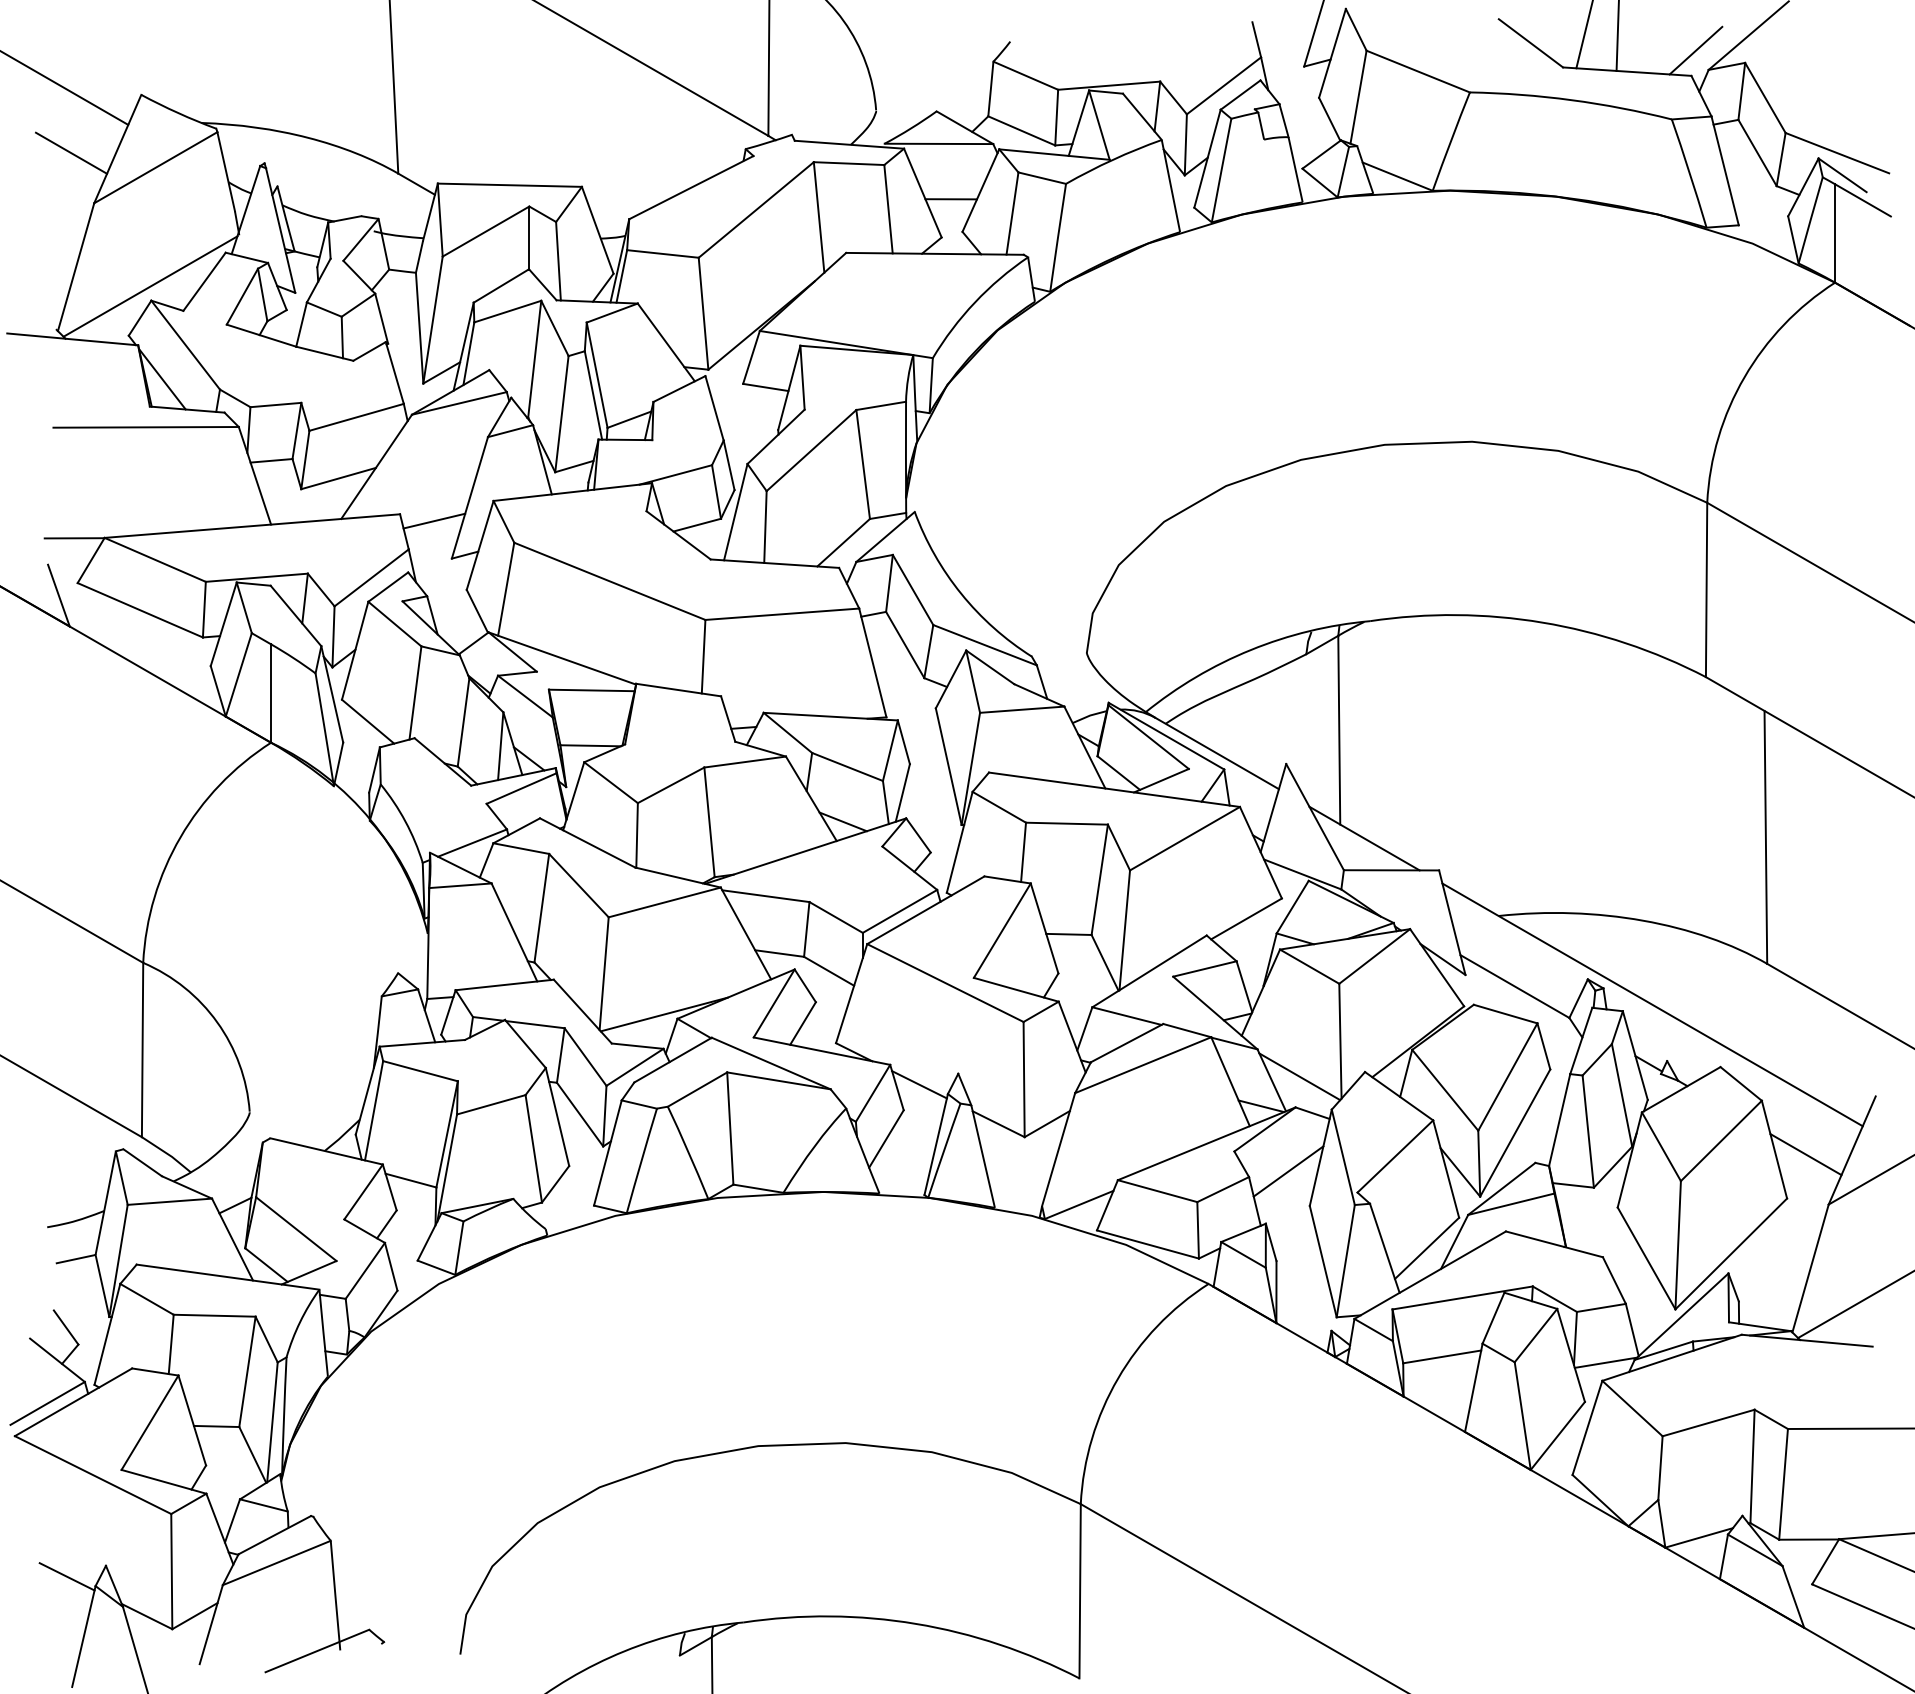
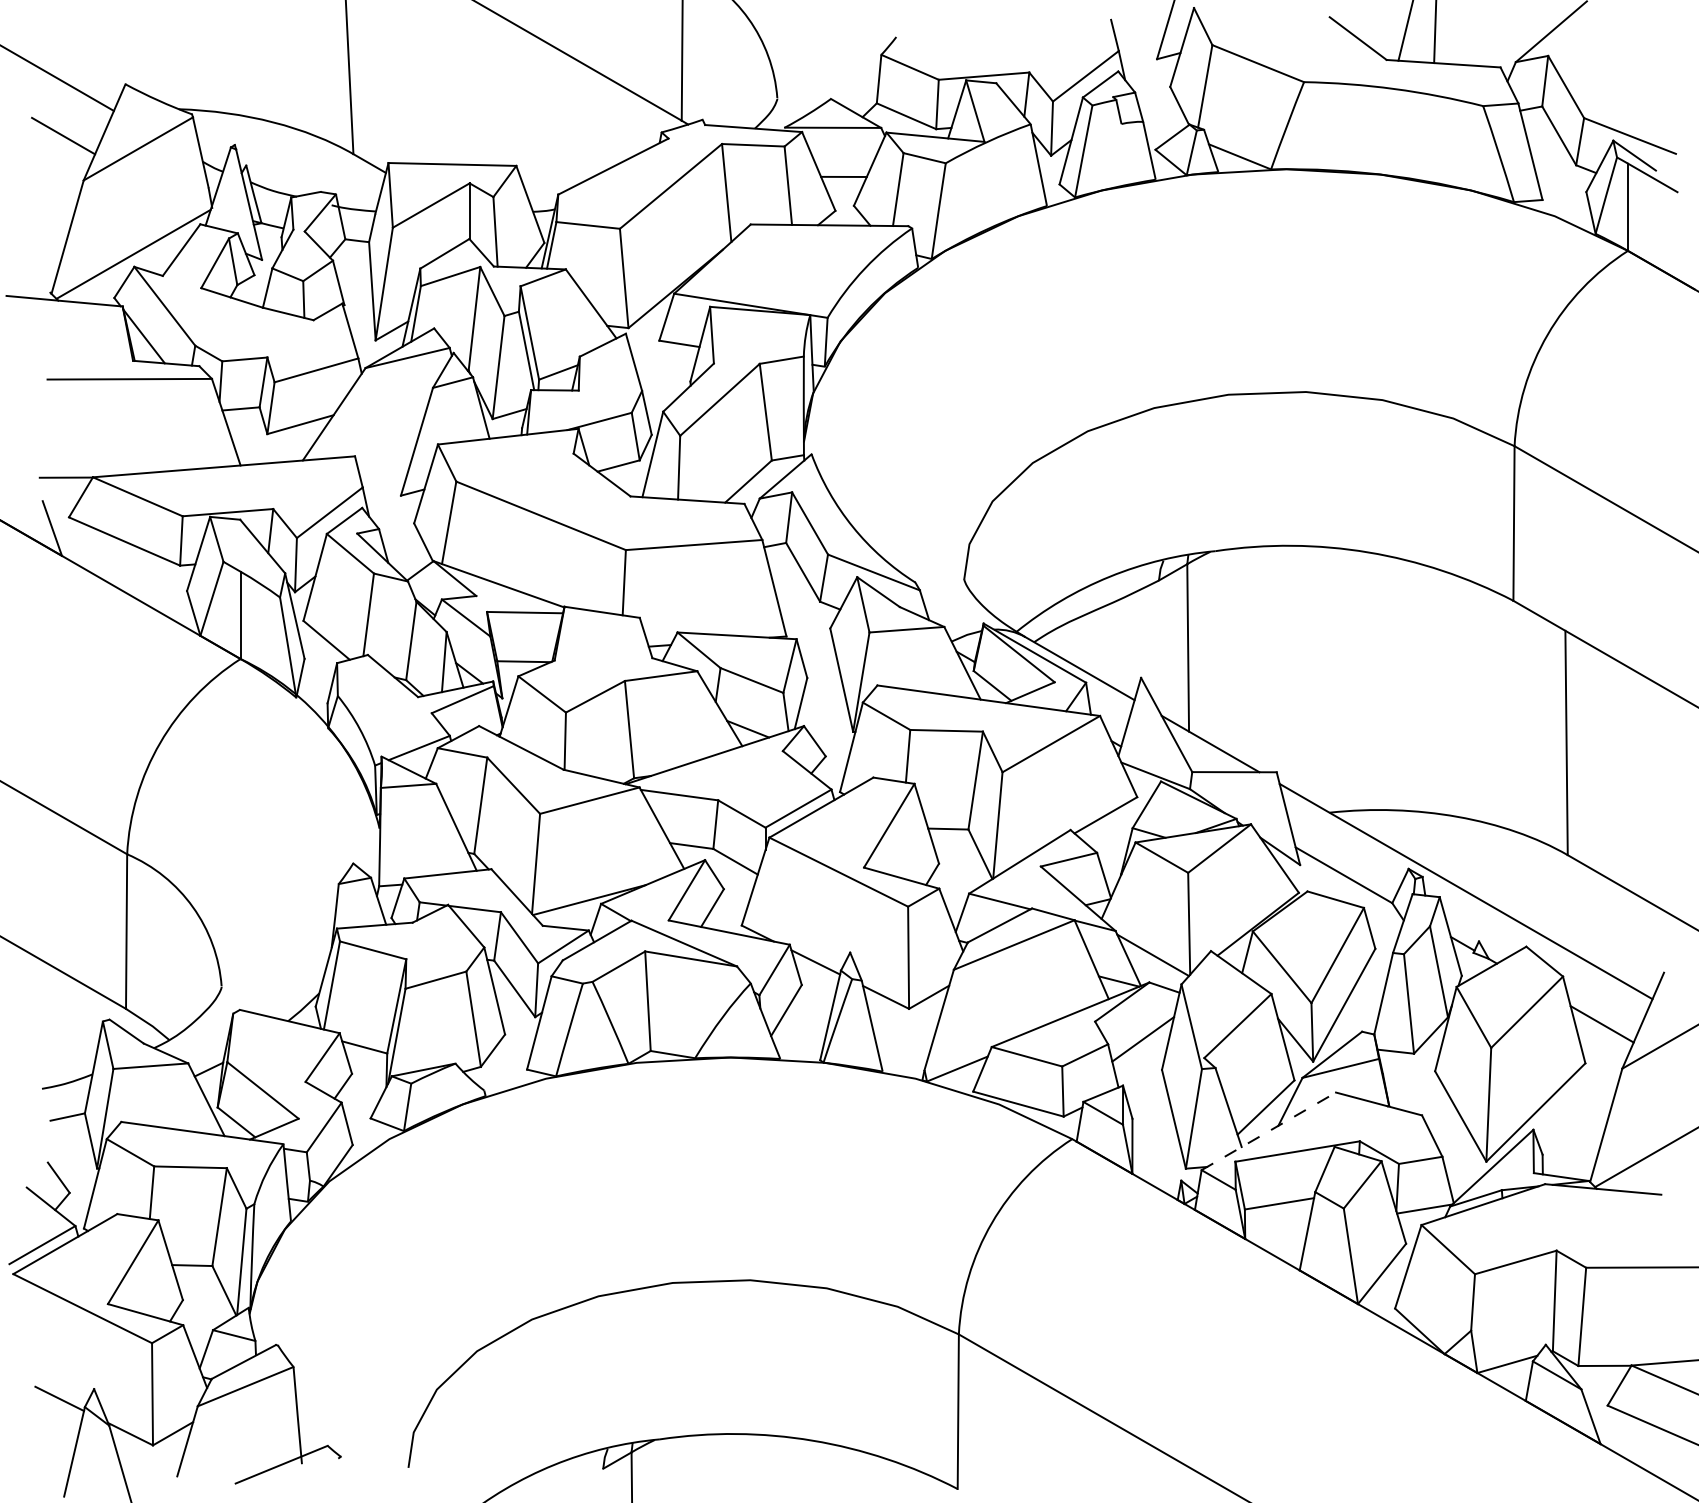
line: (1695, 51) -> (1504, 45), removed
line: (434, 520) -> (385, 461), removed
line: (1429, 1275) -> (1268, 1131), solid -> dashed

